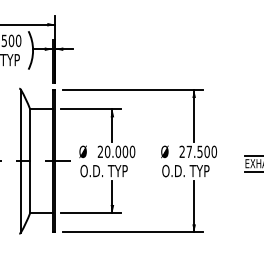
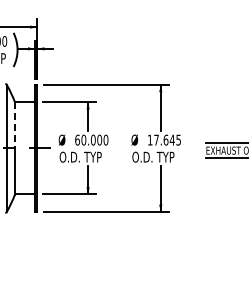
line: (29, 135) -> (14, 125), solid -> dashed
text: (100, 151) -> (77, 139), 20.000 -> 60.000
text: (198, 151) -> (164, 139), 27.500 -> 17.645

